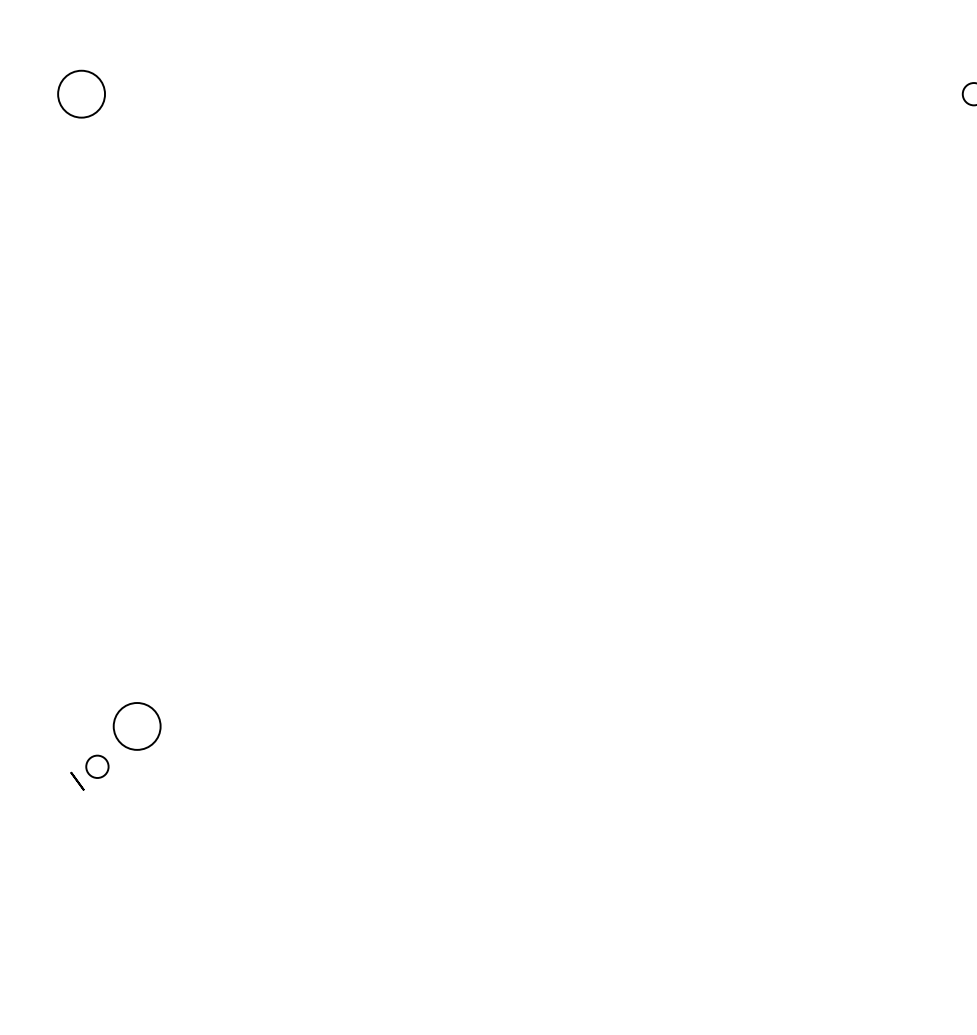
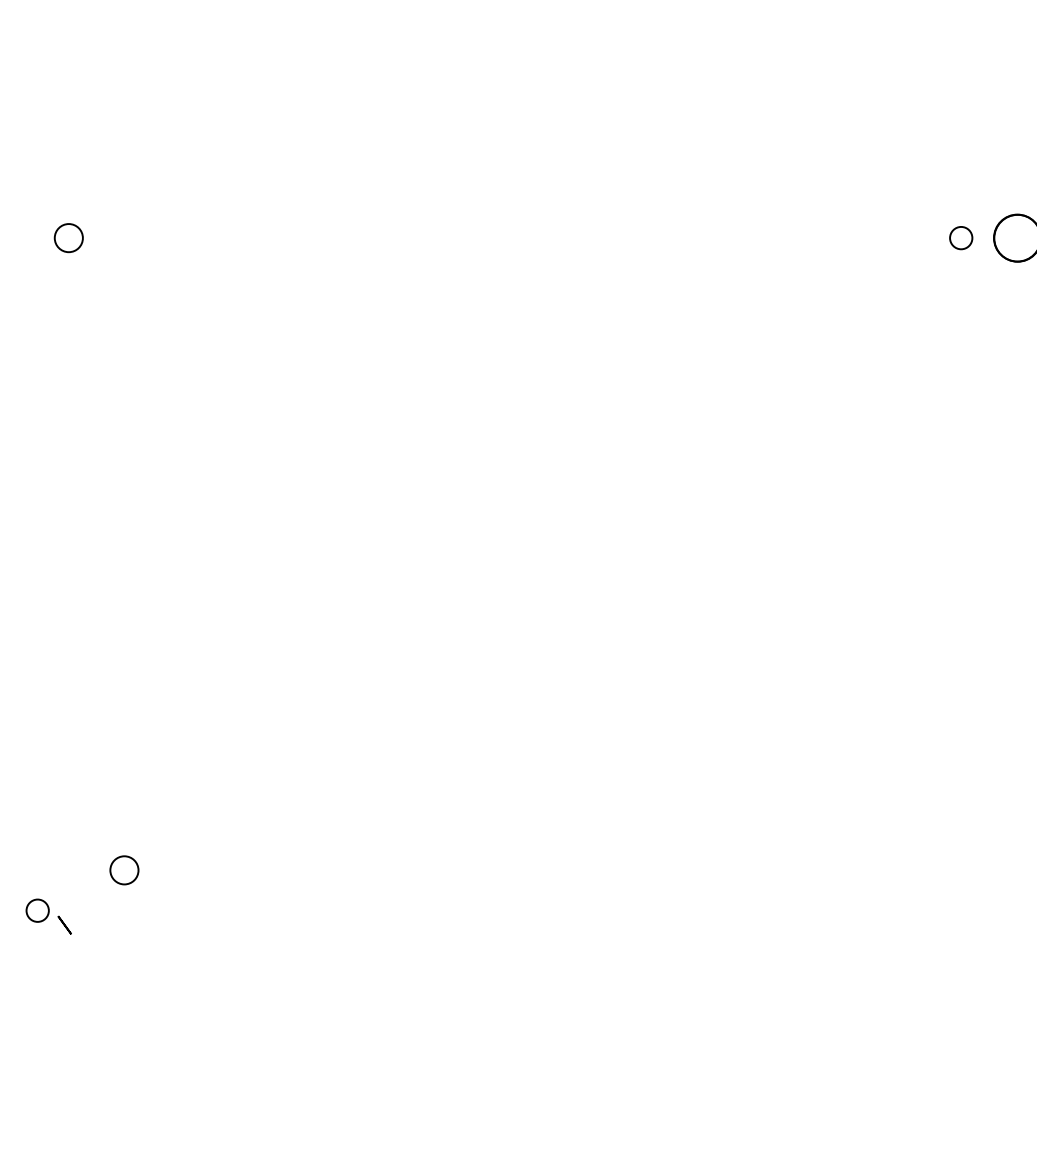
circle: (81, 93) -> (68, 237), size x0.6
circle: (137, 725) -> (124, 869), size x0.6
circle: (97, 766) -> (37, 910), moved

